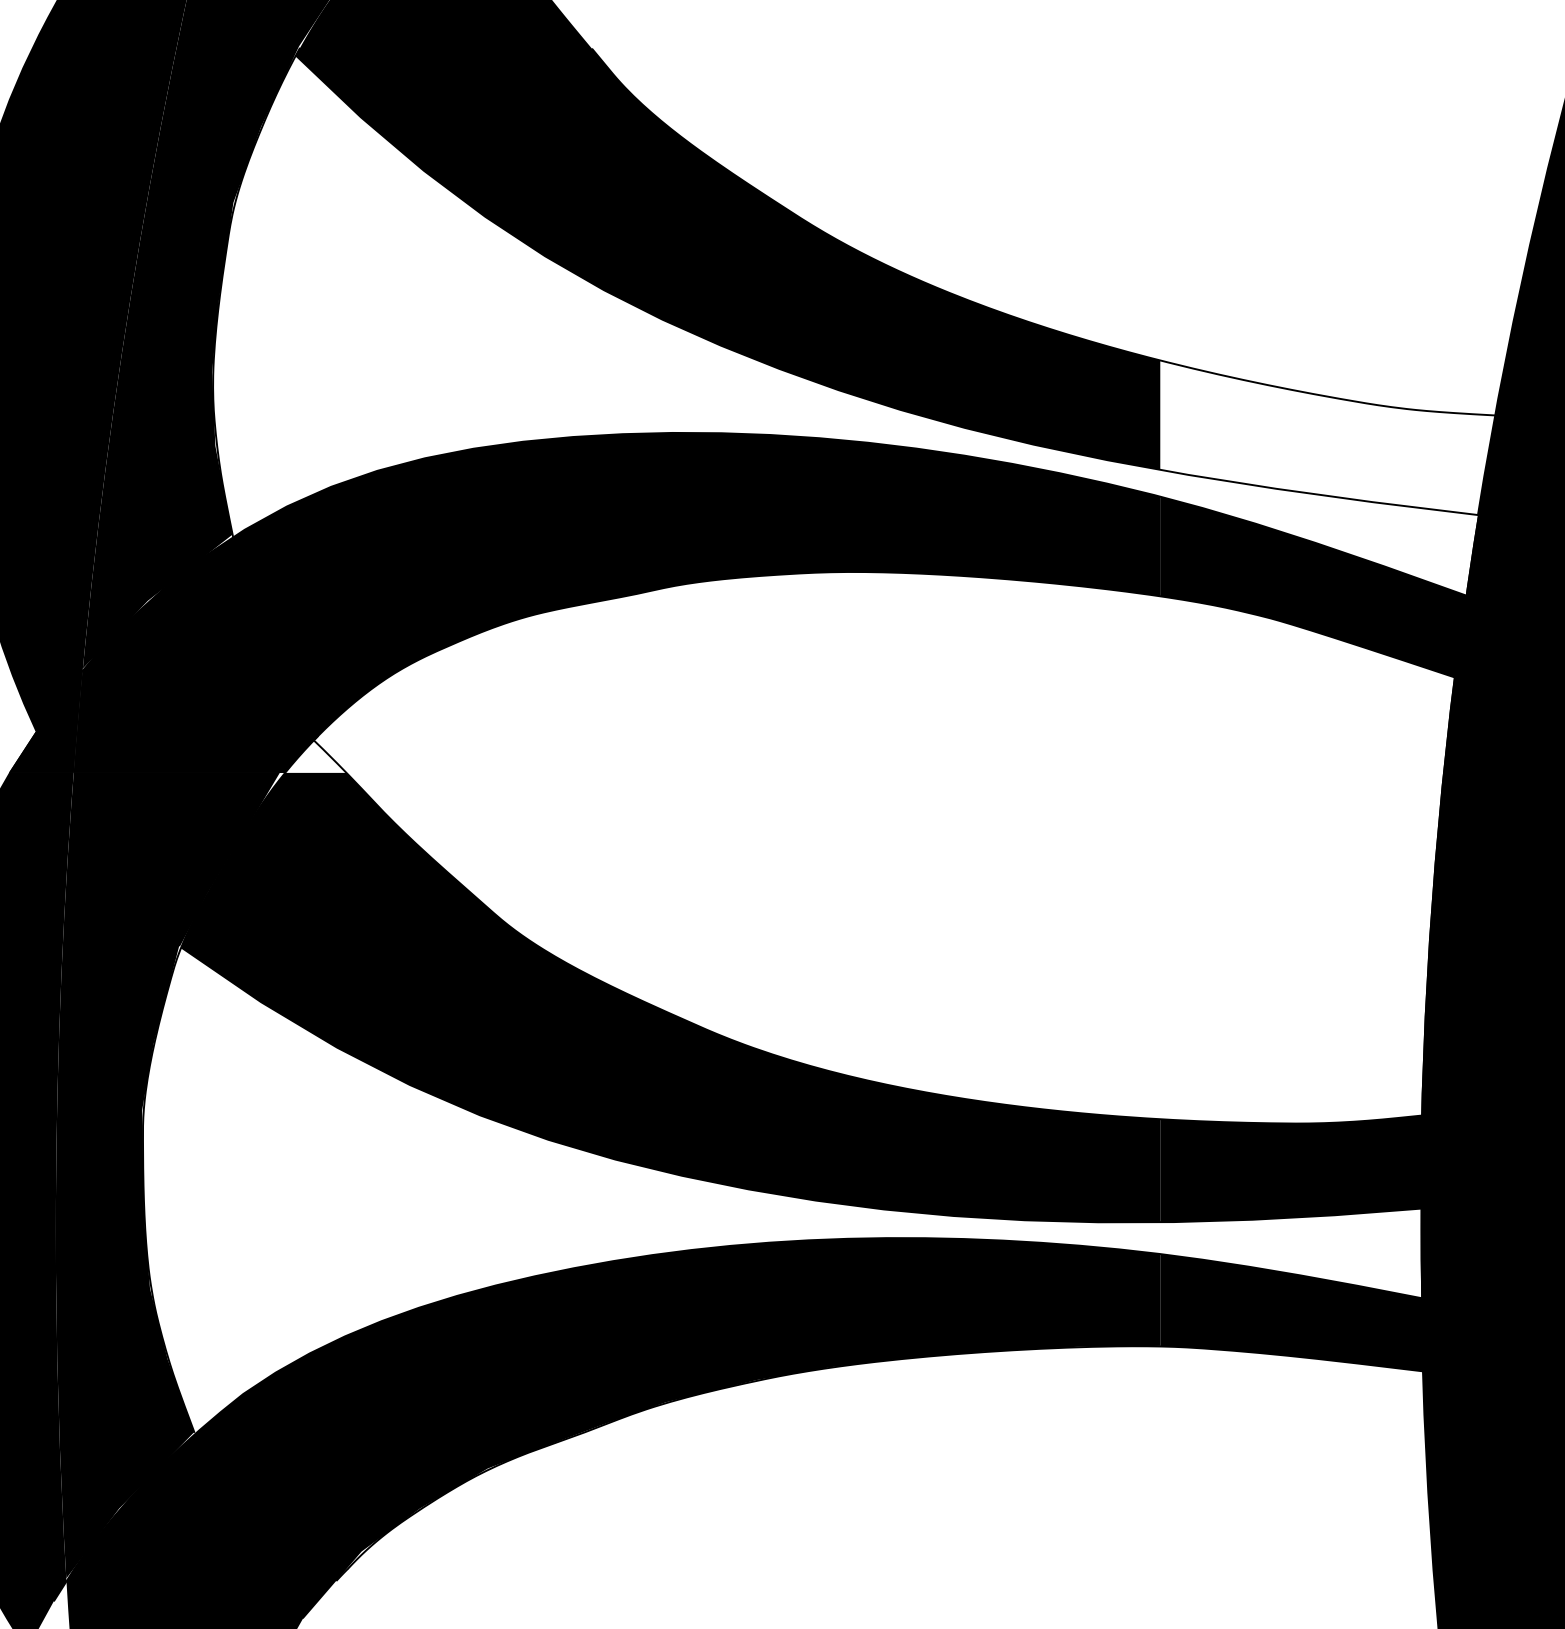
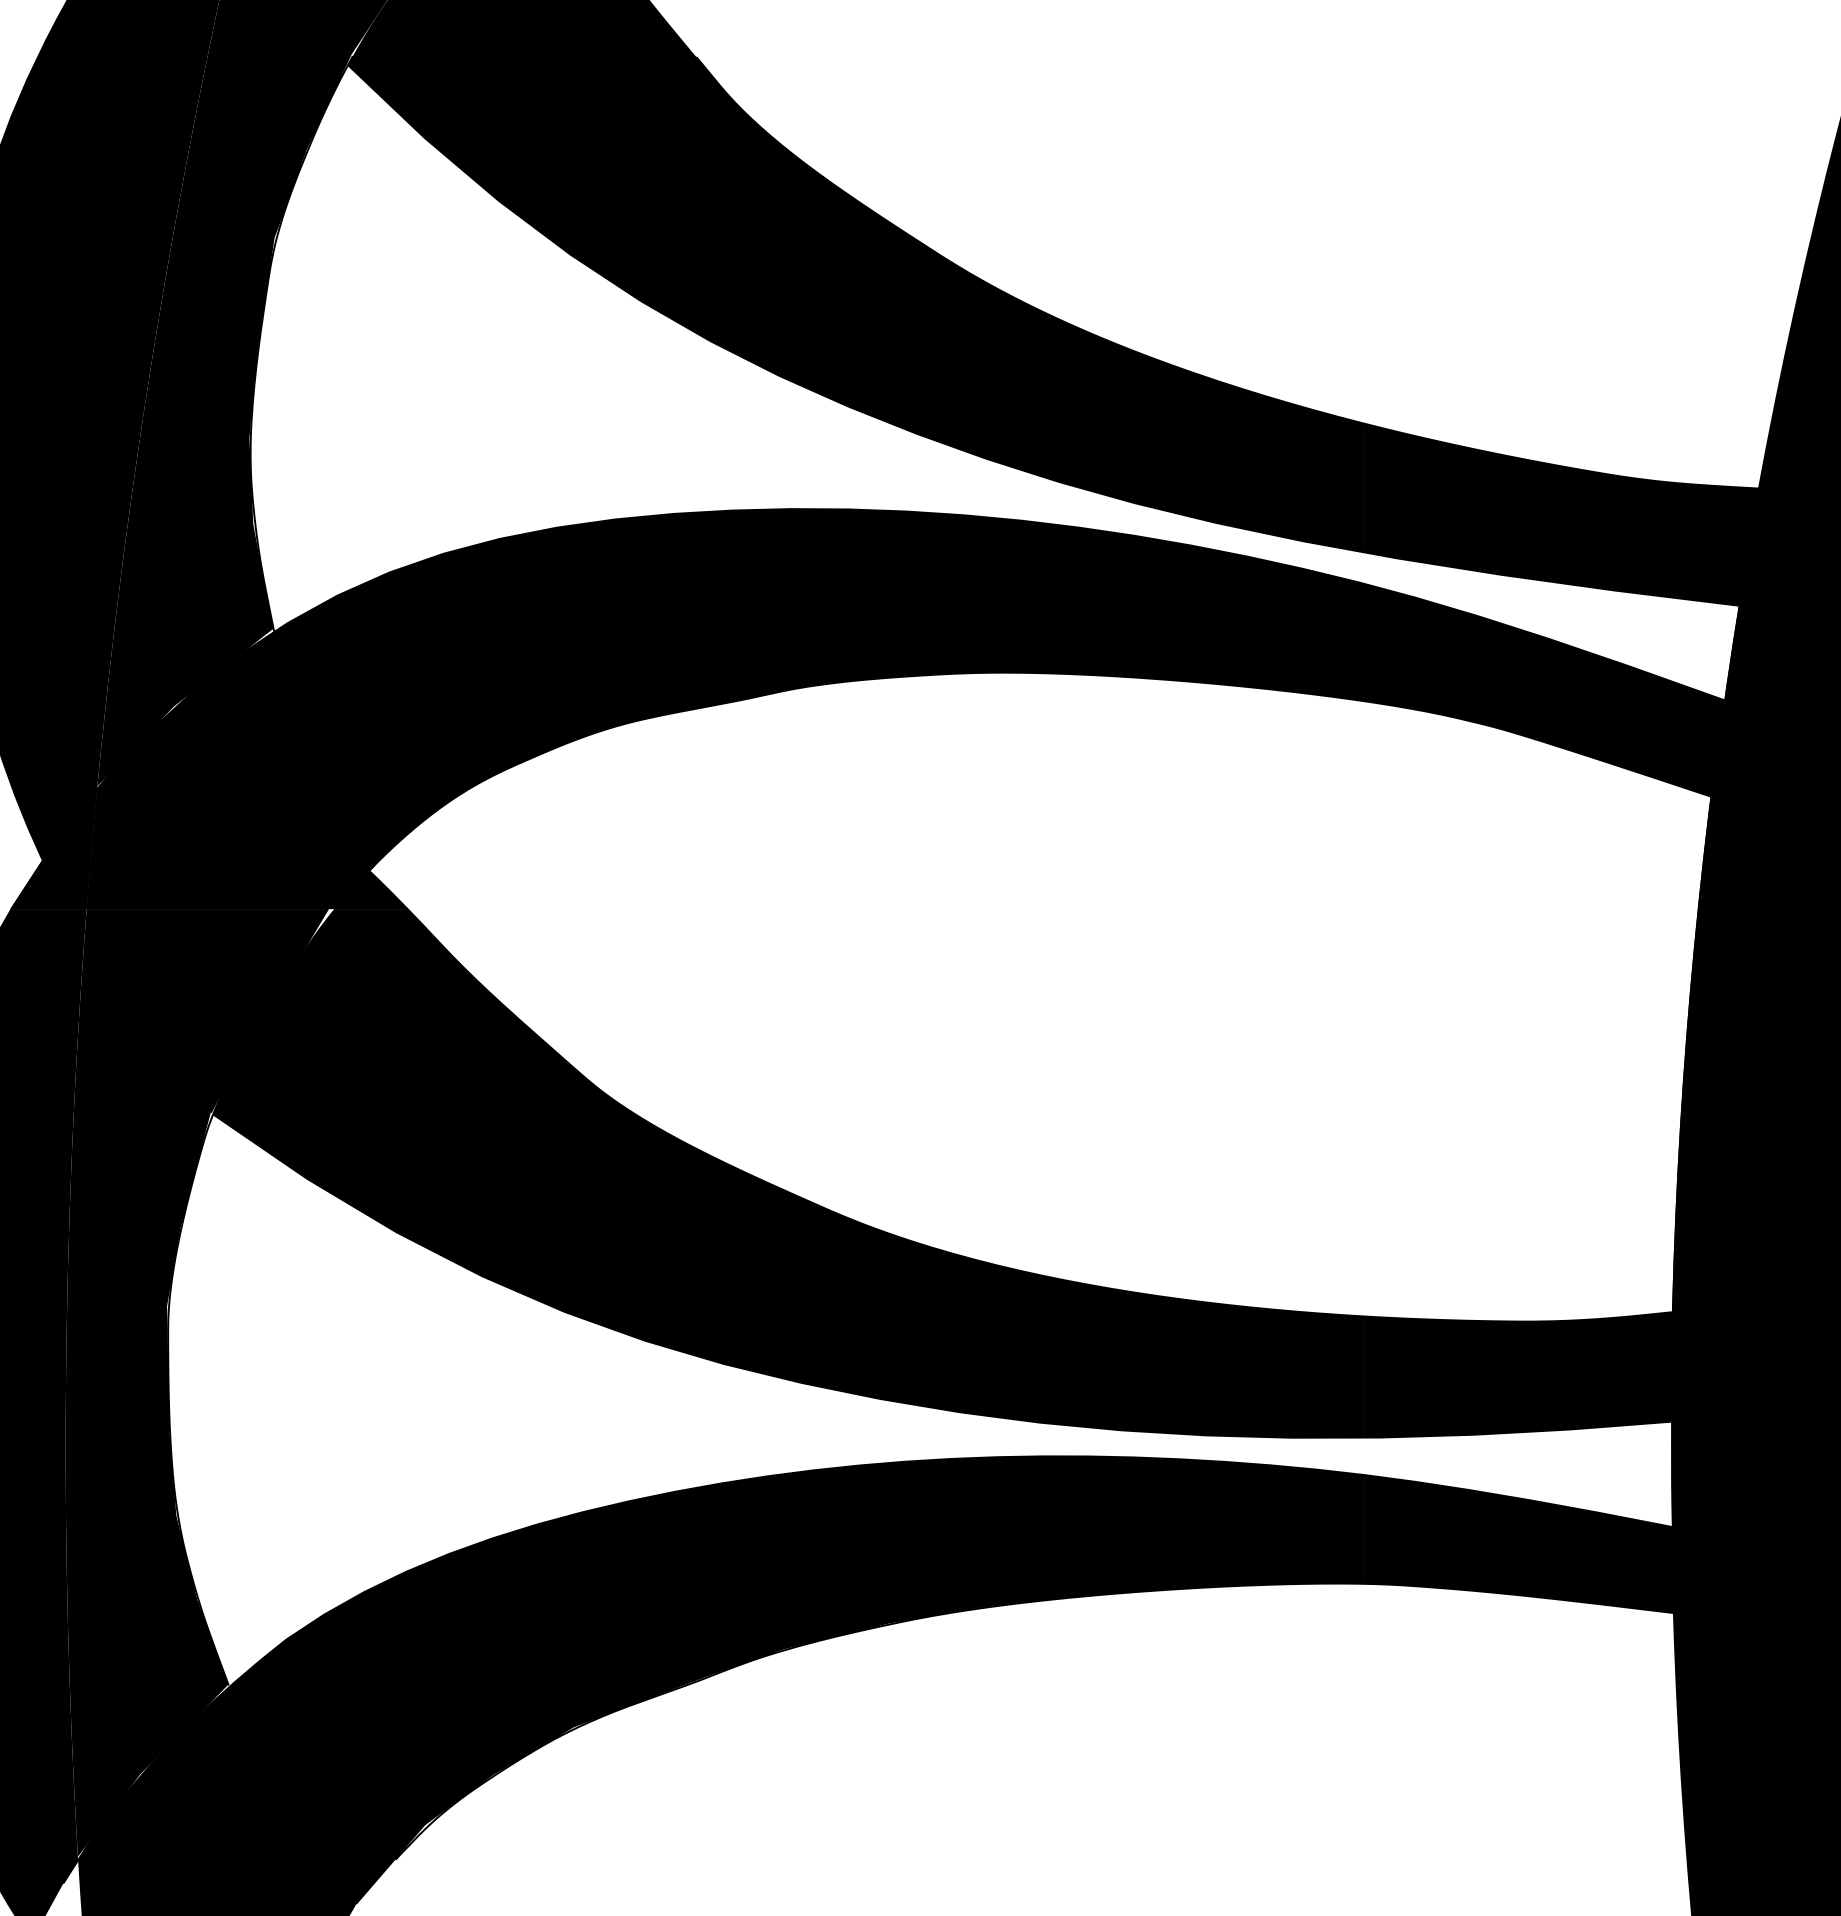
fill: (1327, 437) -> (1561, 514), added
fill: (315, 756) -> (371, 889), added

